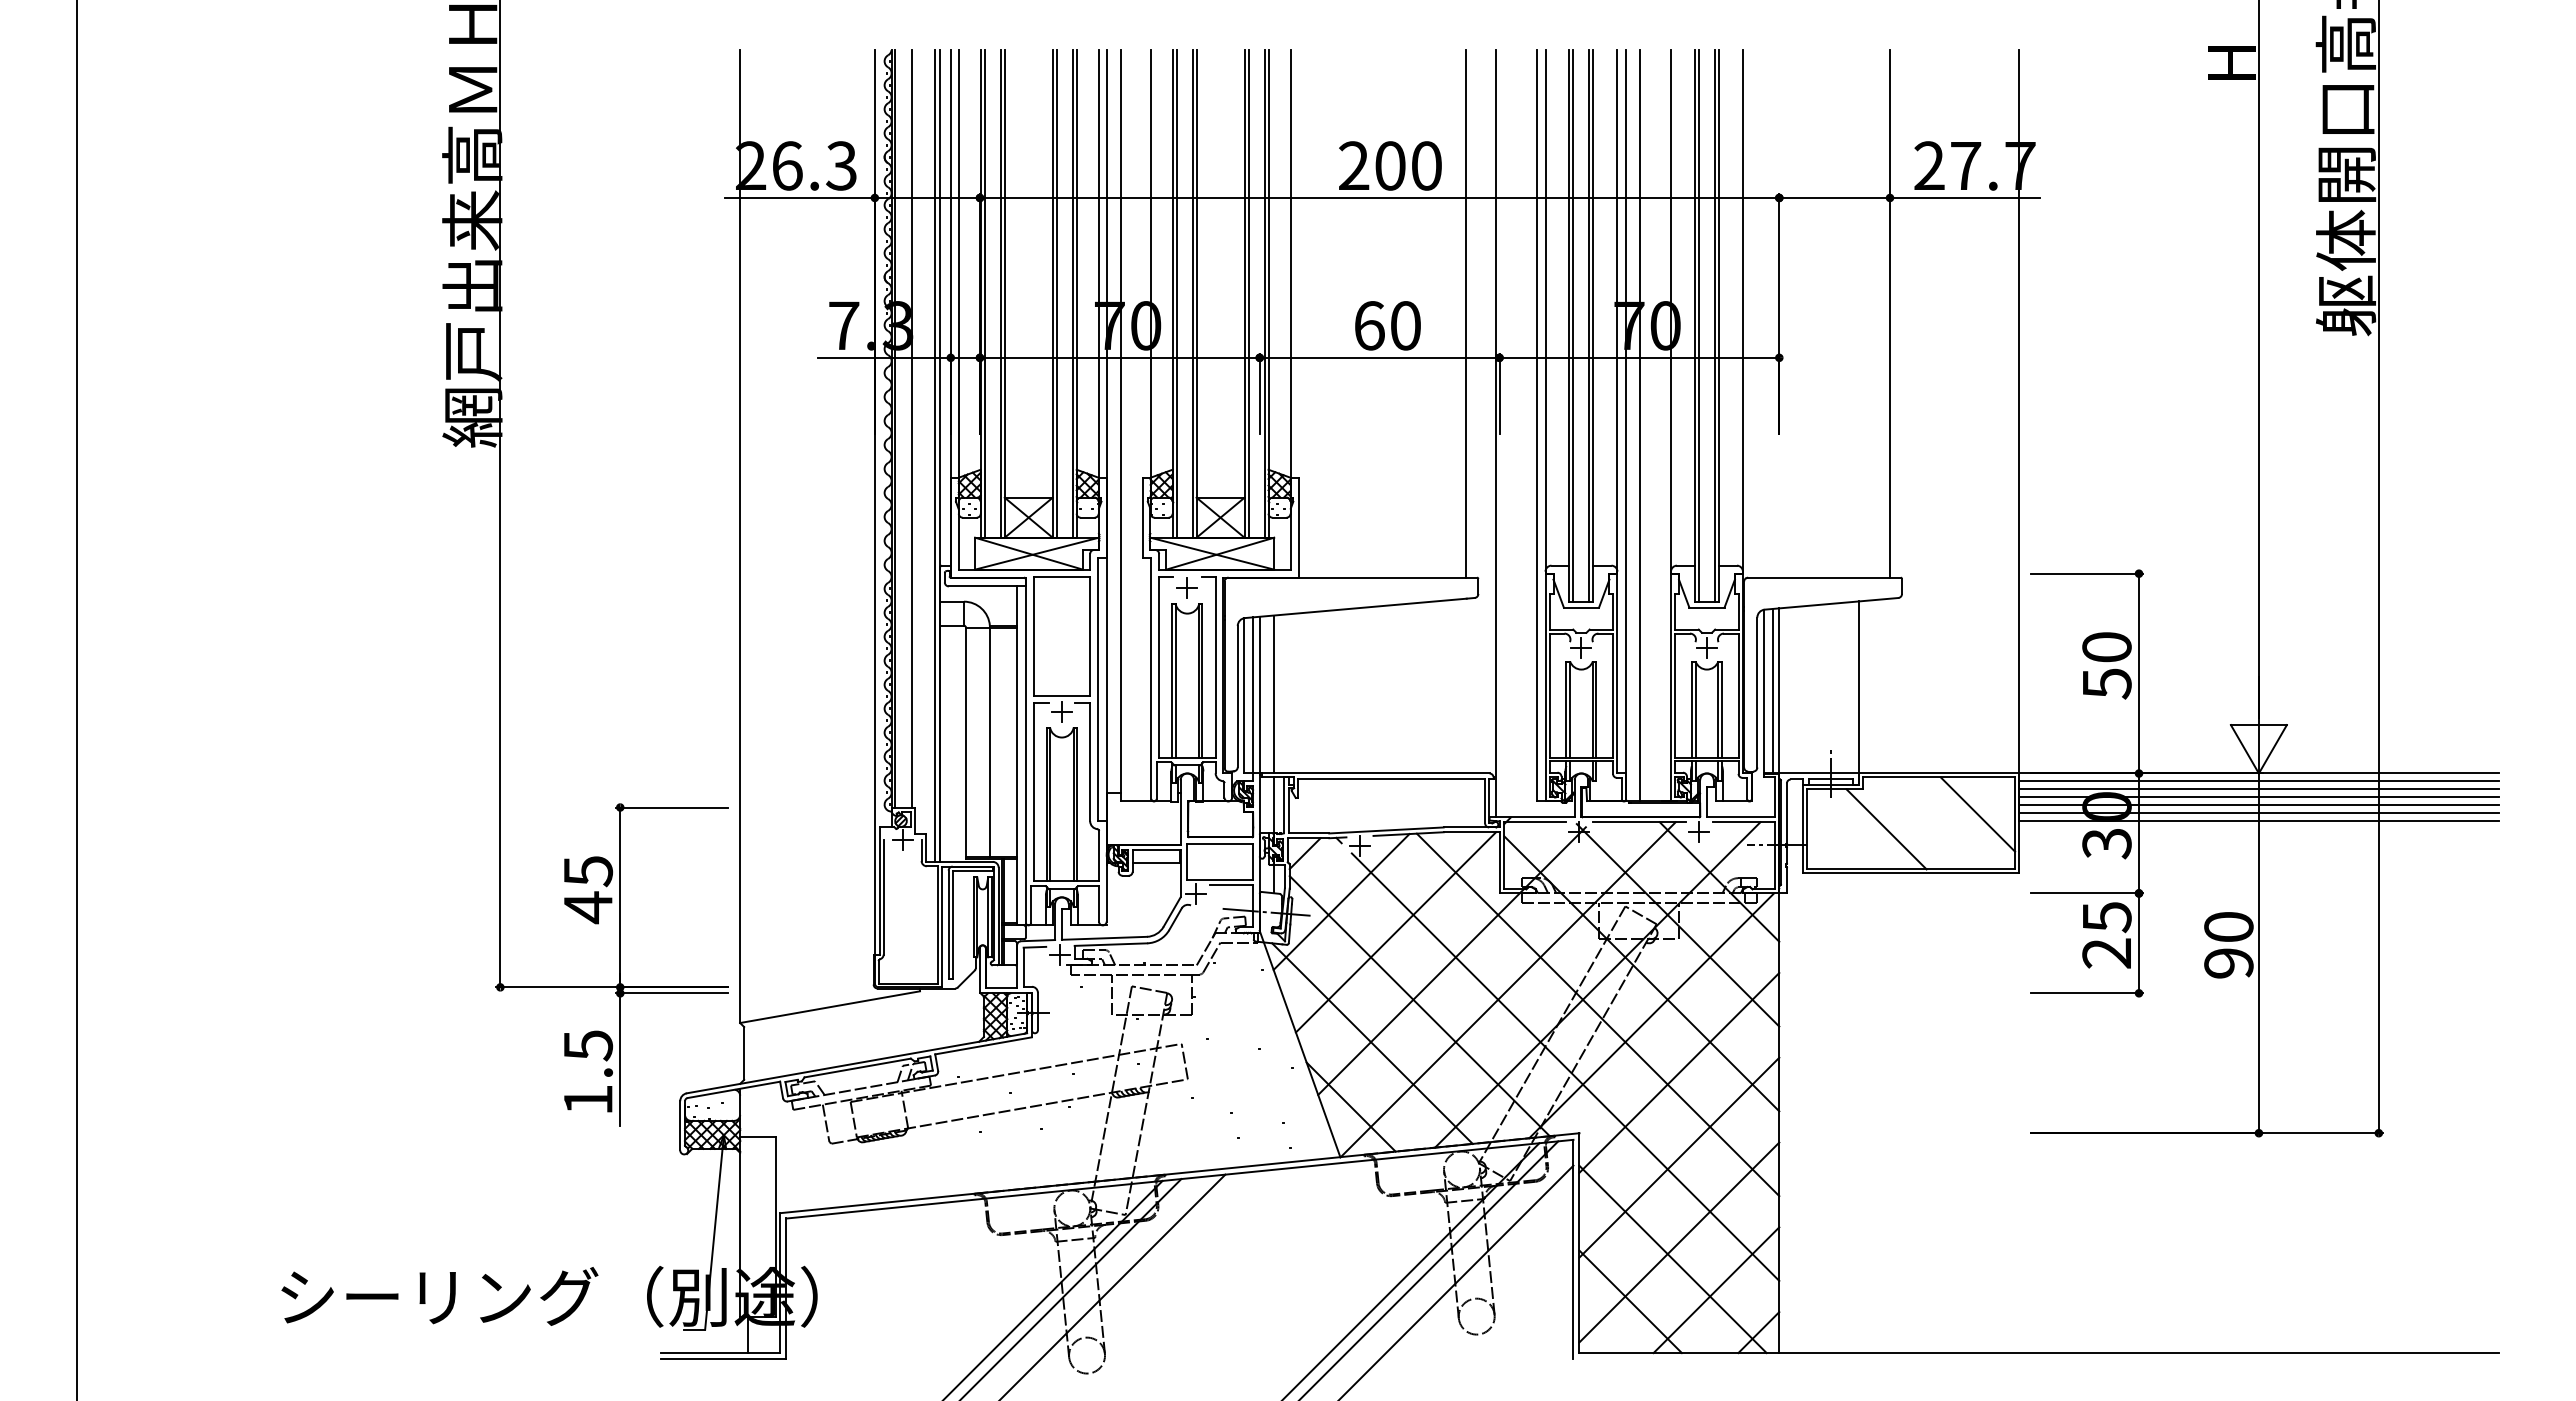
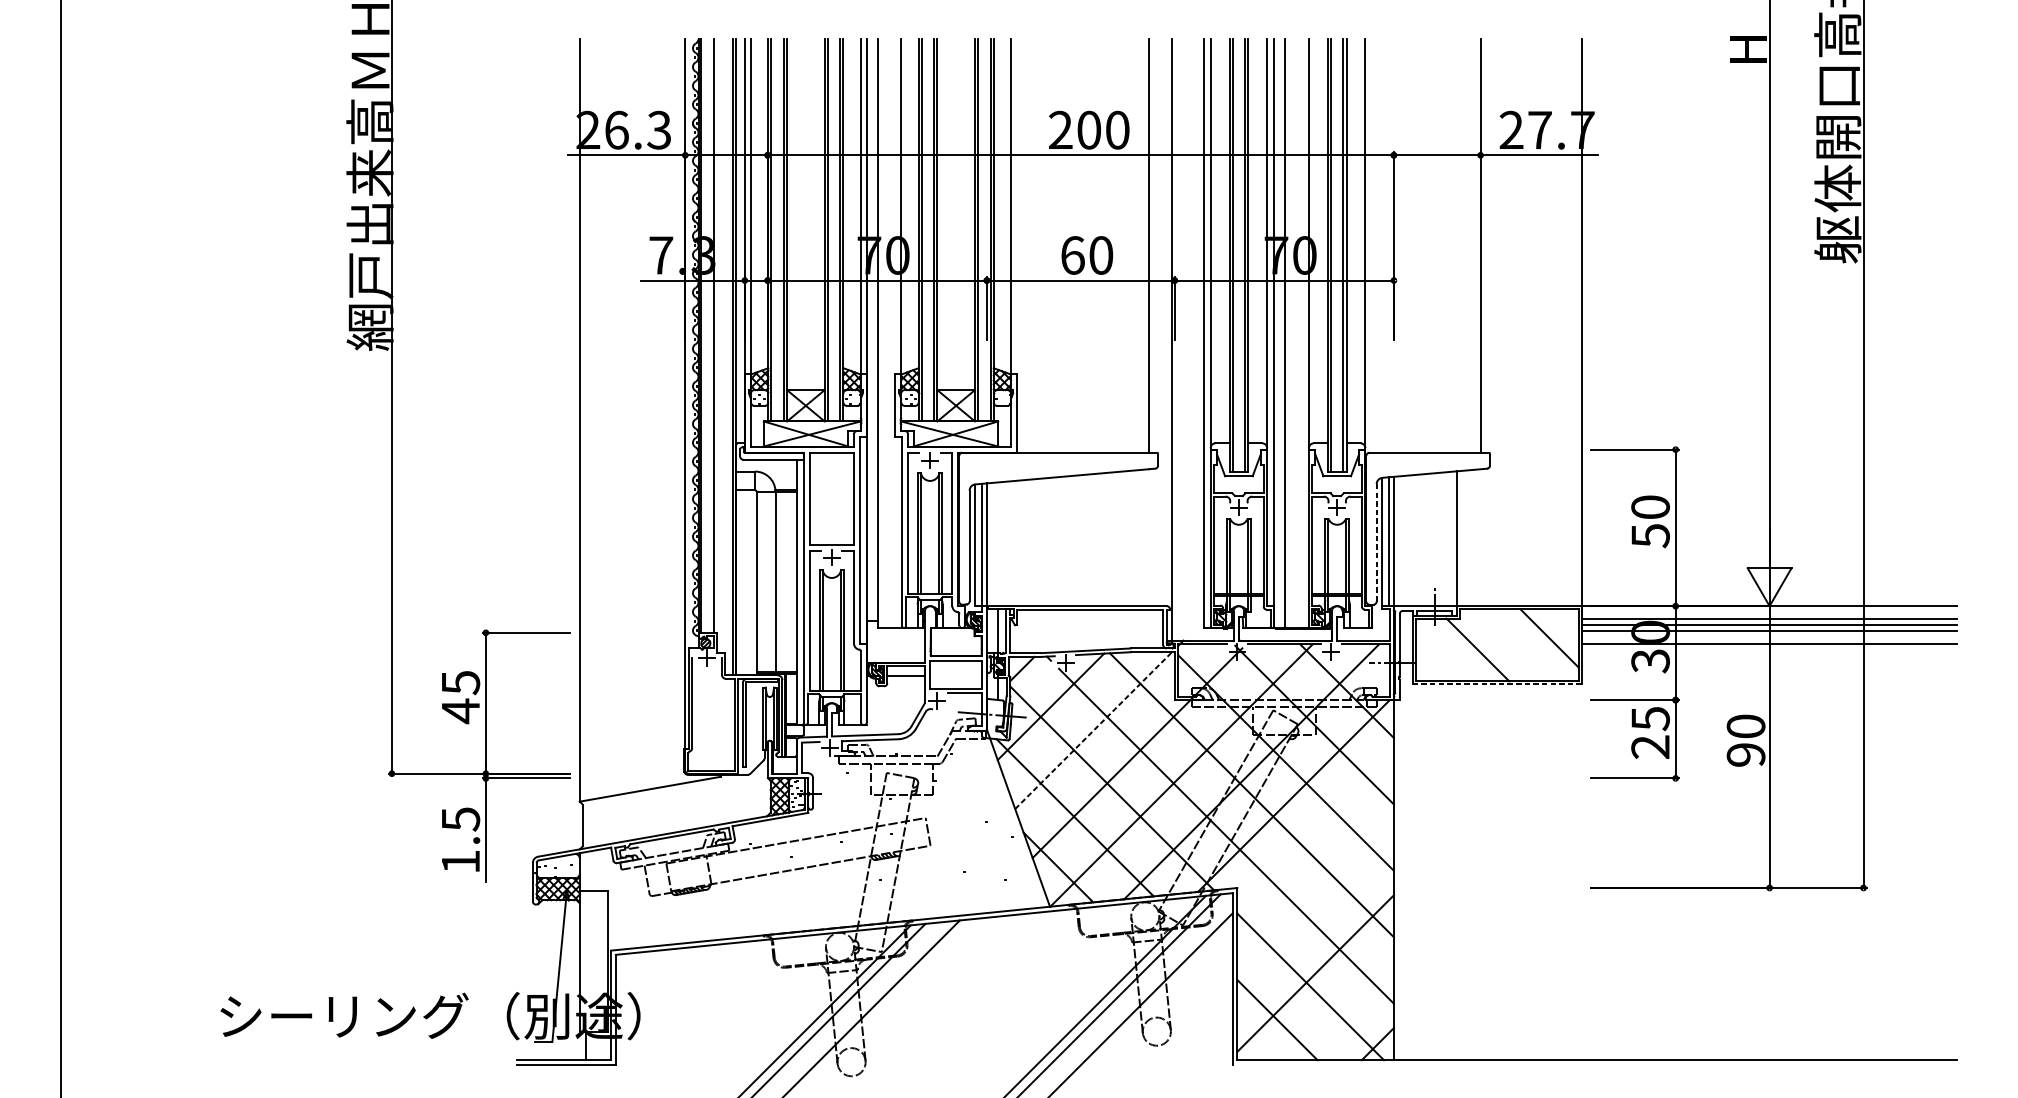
line: (1757, 692) -> (1376, 542), solid -> dashed
line: (1273, 694) -> (997, 544), removed
line: (2258, 781) -> (1769, 612), removed
line: (2258, 813) -> (1769, 637), removed
line: (1911, 873) -> (1497, 684), solid -> dashed
line: (1396, 932) -> (1093, 730), solid -> dashed
line: (1679, 1072) -> (1315, 840), removed
line: (1679, 1157) -> (1315, 907), removed
line: (1716, 1290) -> (1344, 1011), removed

